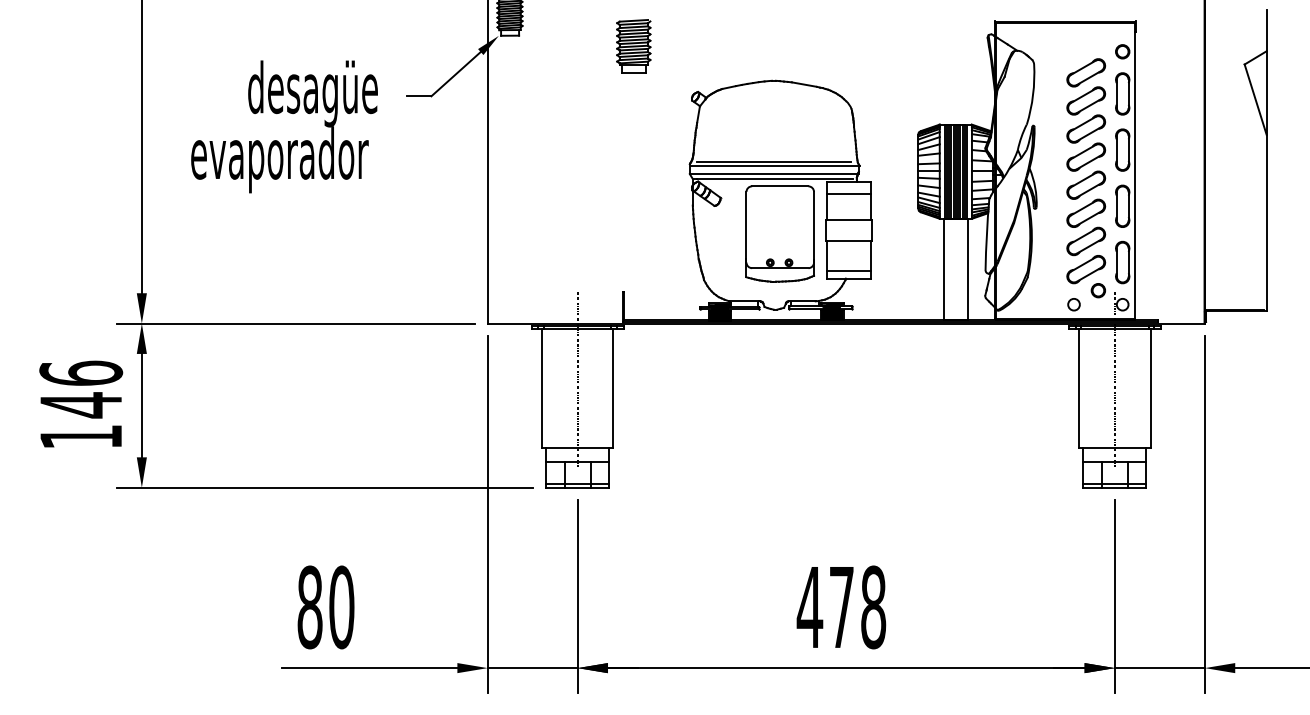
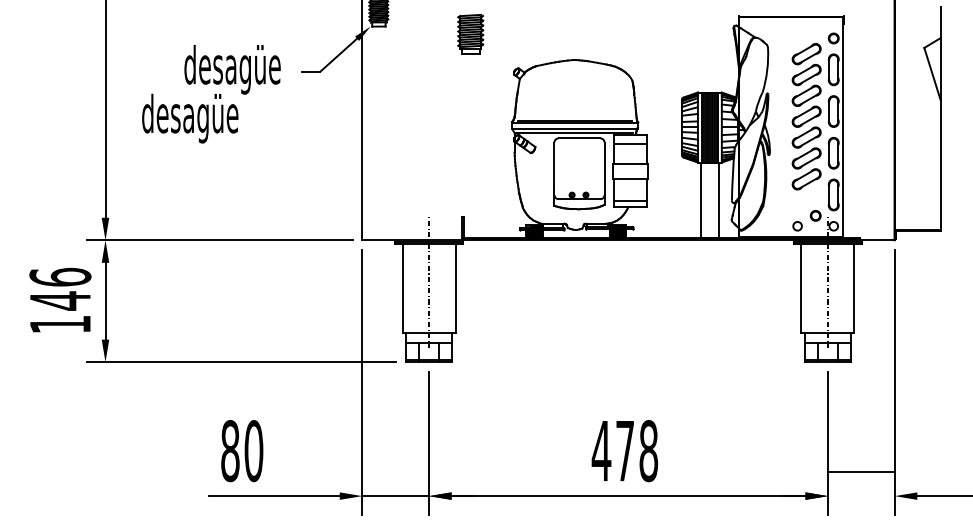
text: (279, 159) -> (207, 118), evaporador -> desagüe
part: (1086, 269) -> (806, 200), removed
line: (1159, 668) -> (861, 471), moved

